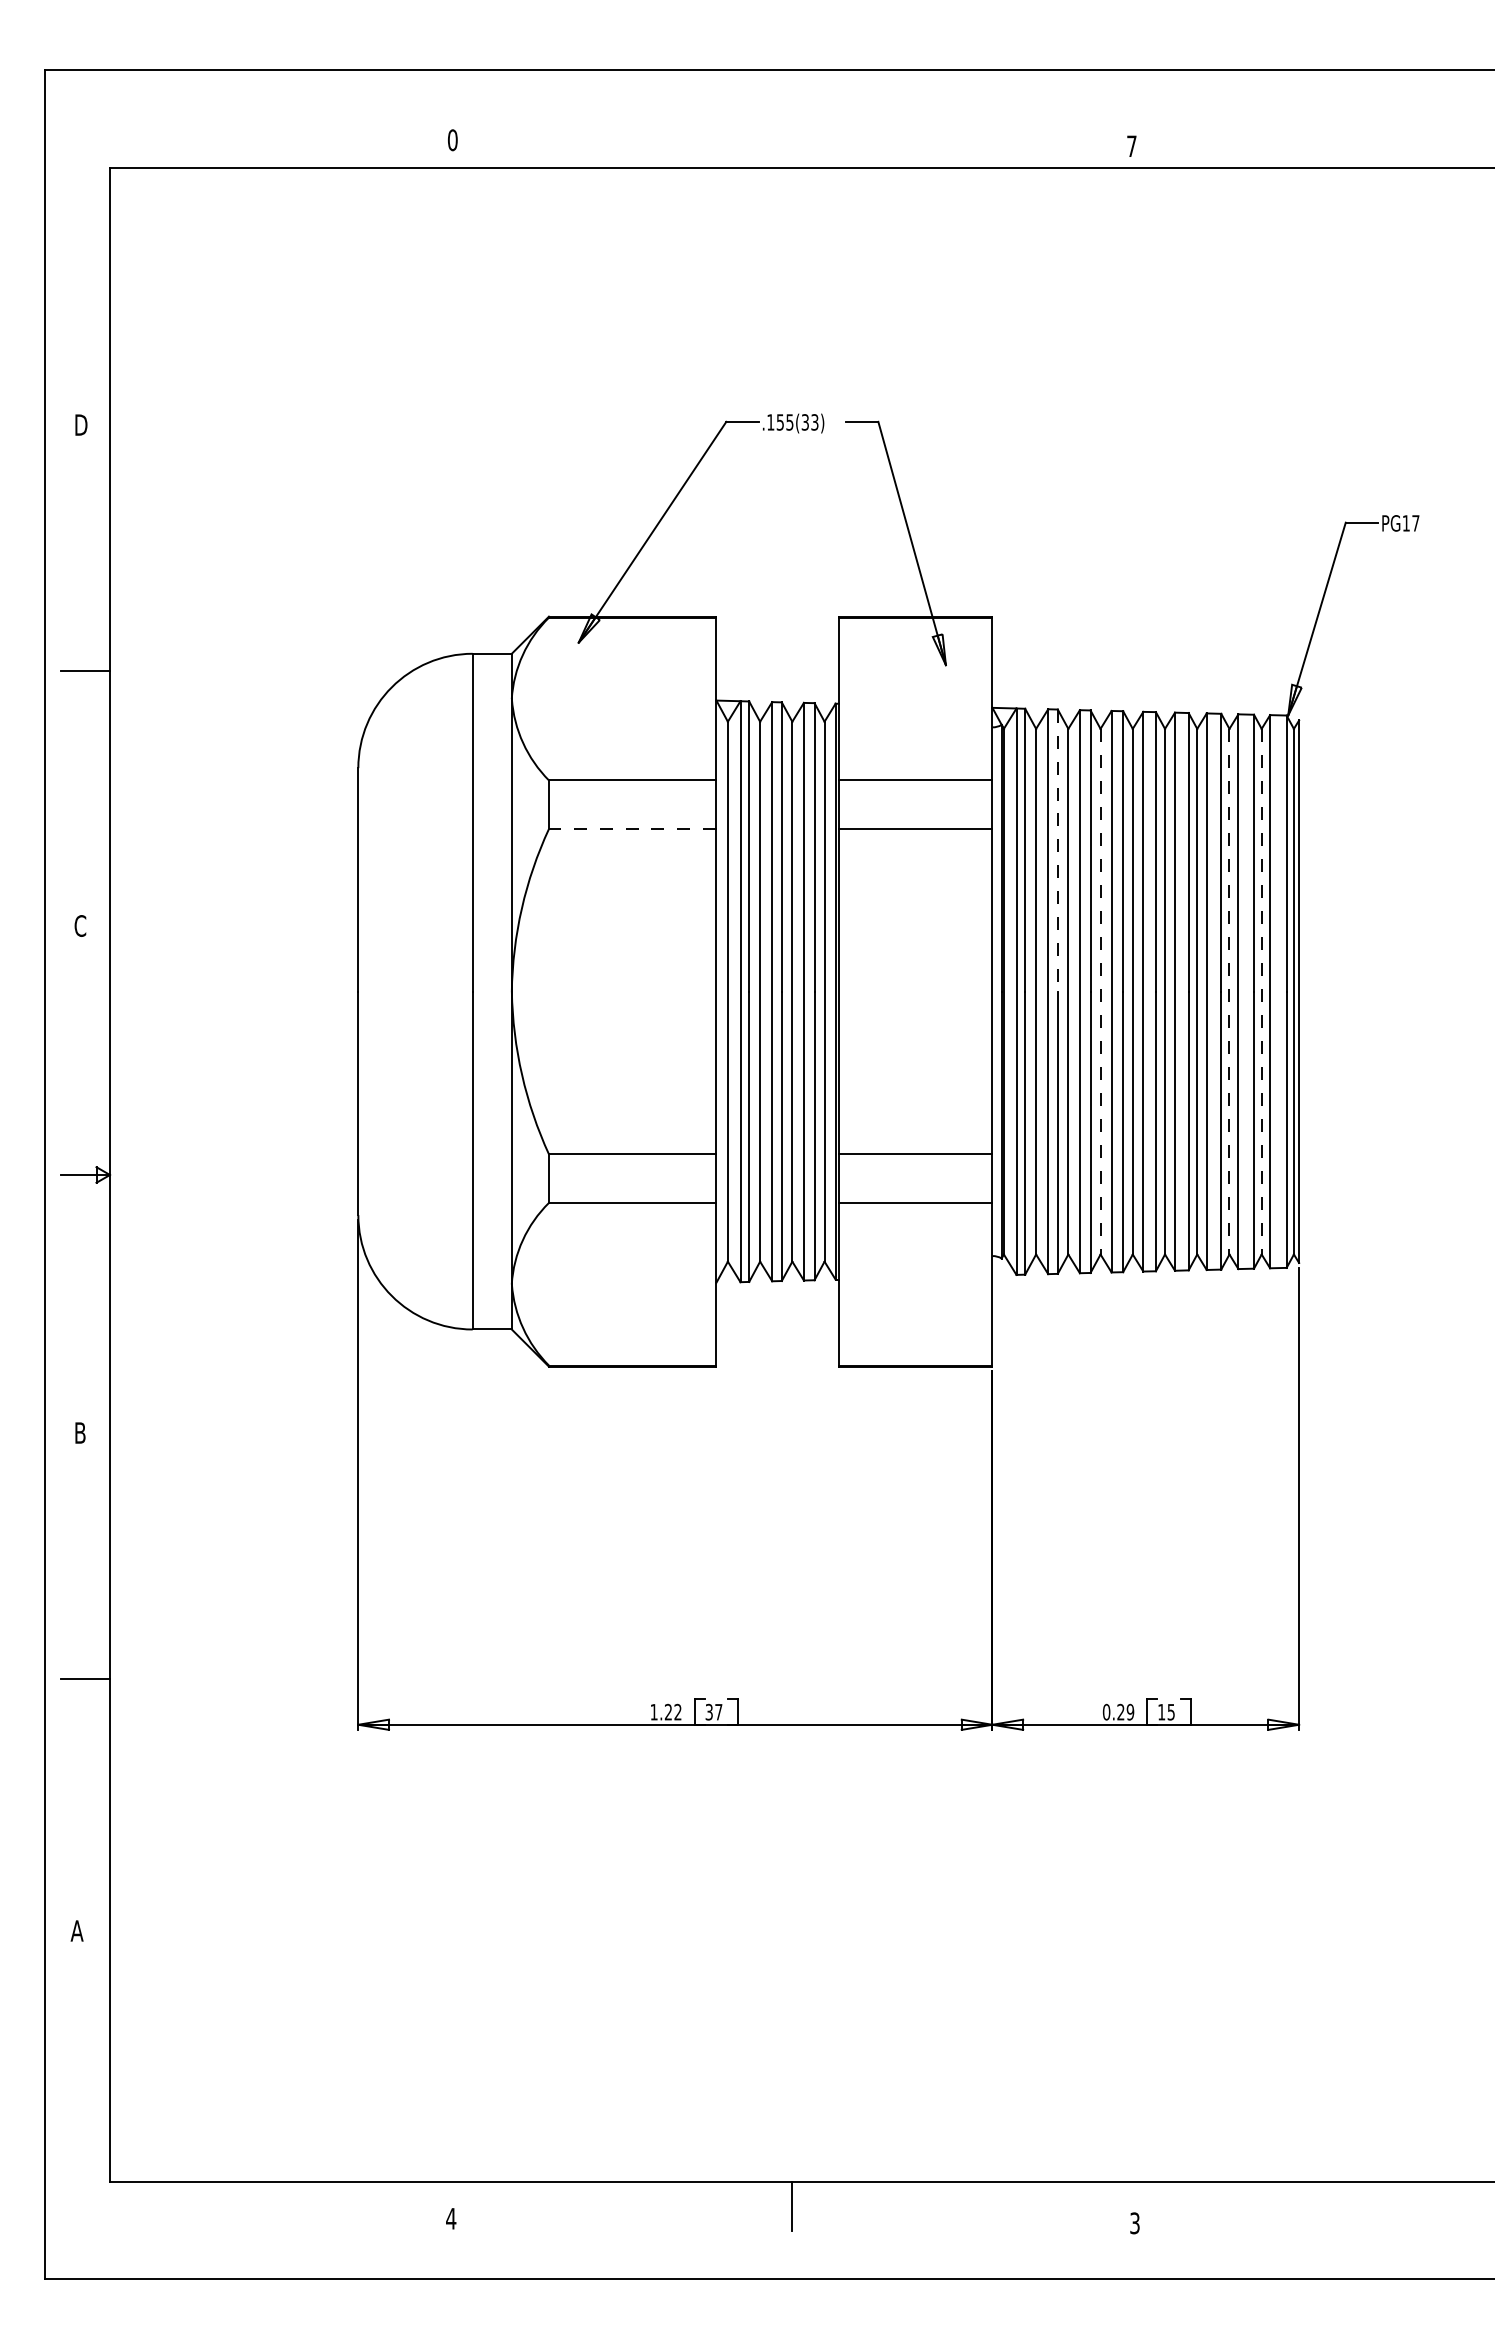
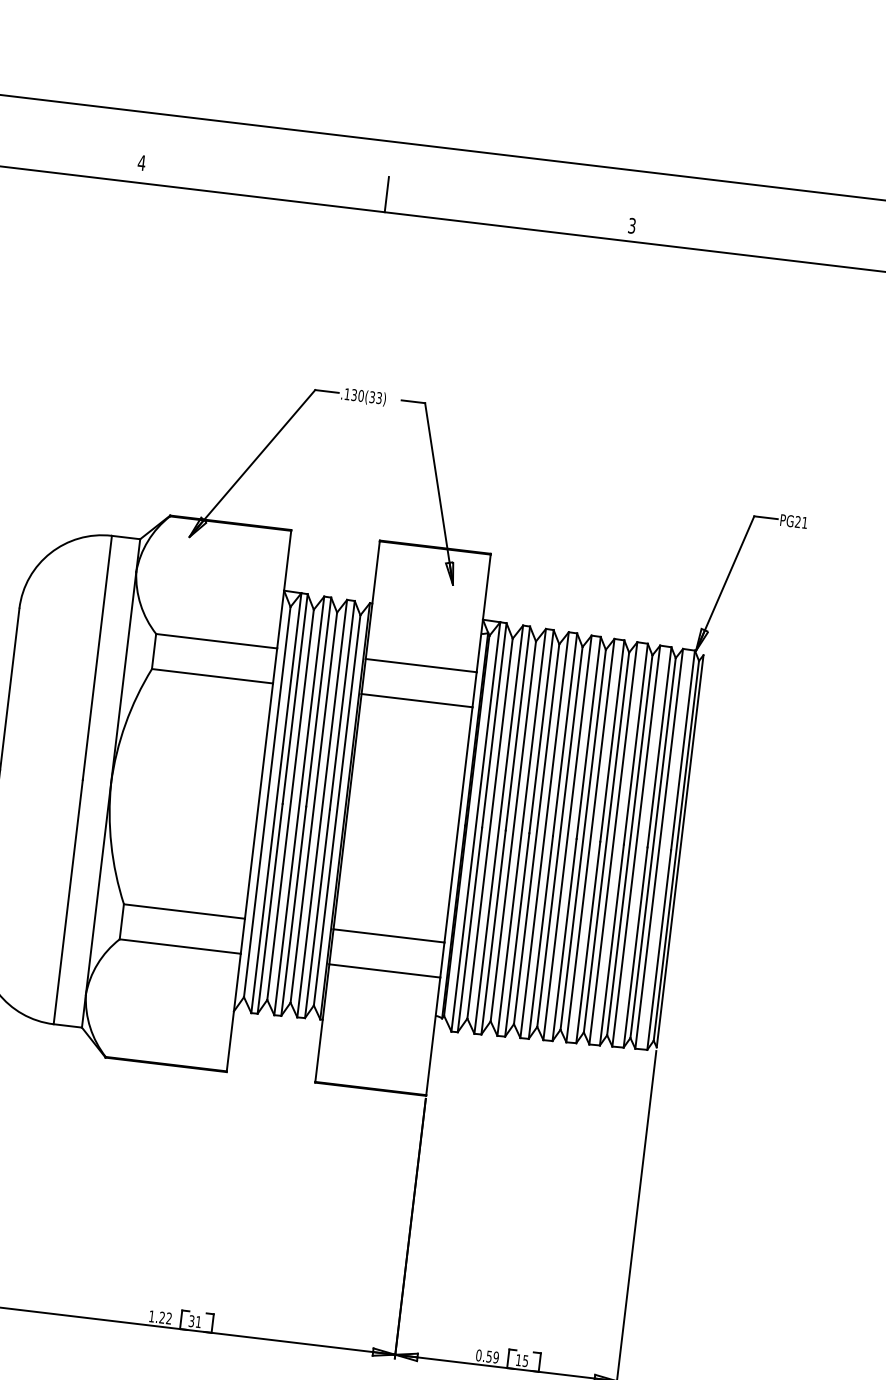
text: (452, 140) -> (141, 163), 0 -> 4
line: (792, 143) -> (387, 194), added
text: (1131, 146) -> (631, 225), 7 -> 3
text: (785, 422) -> (357, 395), .155(33) -> .130(33)
text: (1410, 523) -> (800, 522), PG17 -> PG21
line: (632, 828) -> (212, 675), dashed -> solid
line: (1057, 851) -> (517, 729), dashed -> solid
line: (1100, 991) -> (536, 834), dashed -> solid
line: (1229, 991) -> (629, 845), dashed -> solid
line: (1261, 991) -> (652, 847), dashed -> solid
text: (1120, 1711) -> (489, 1356), 0.29 -> 0.59
text: (718, 1712) -> (198, 1322), 37 -> 31

